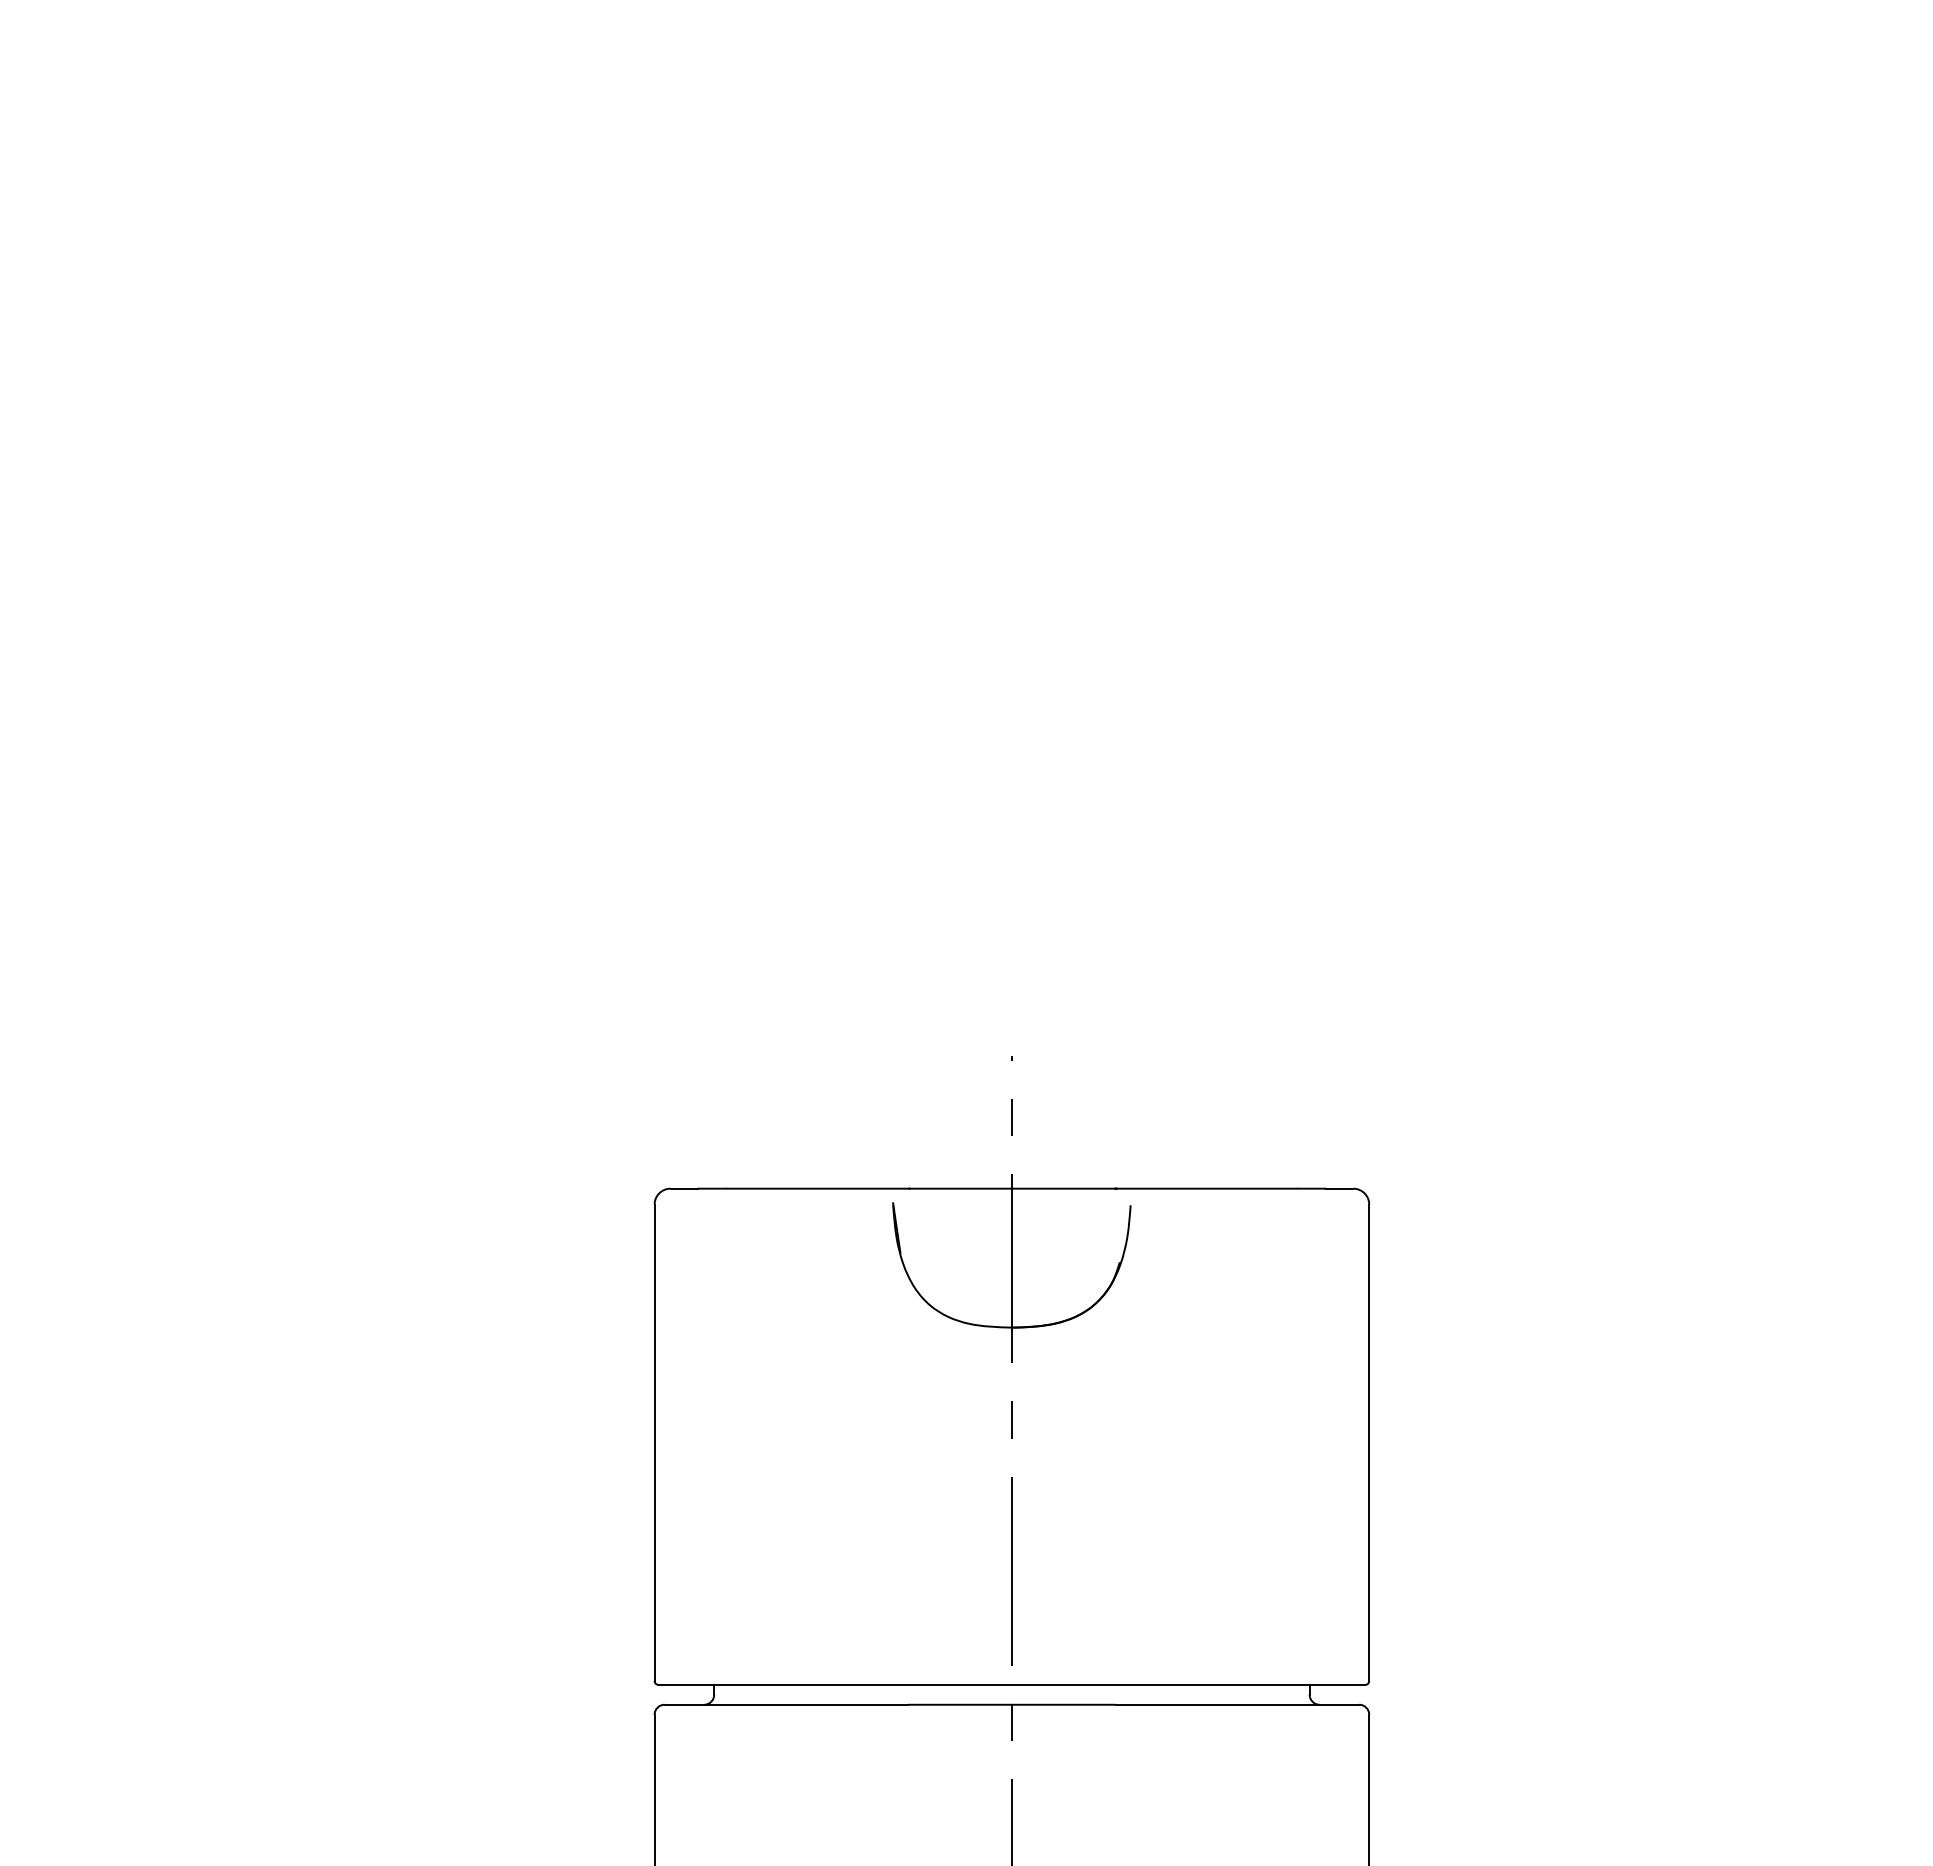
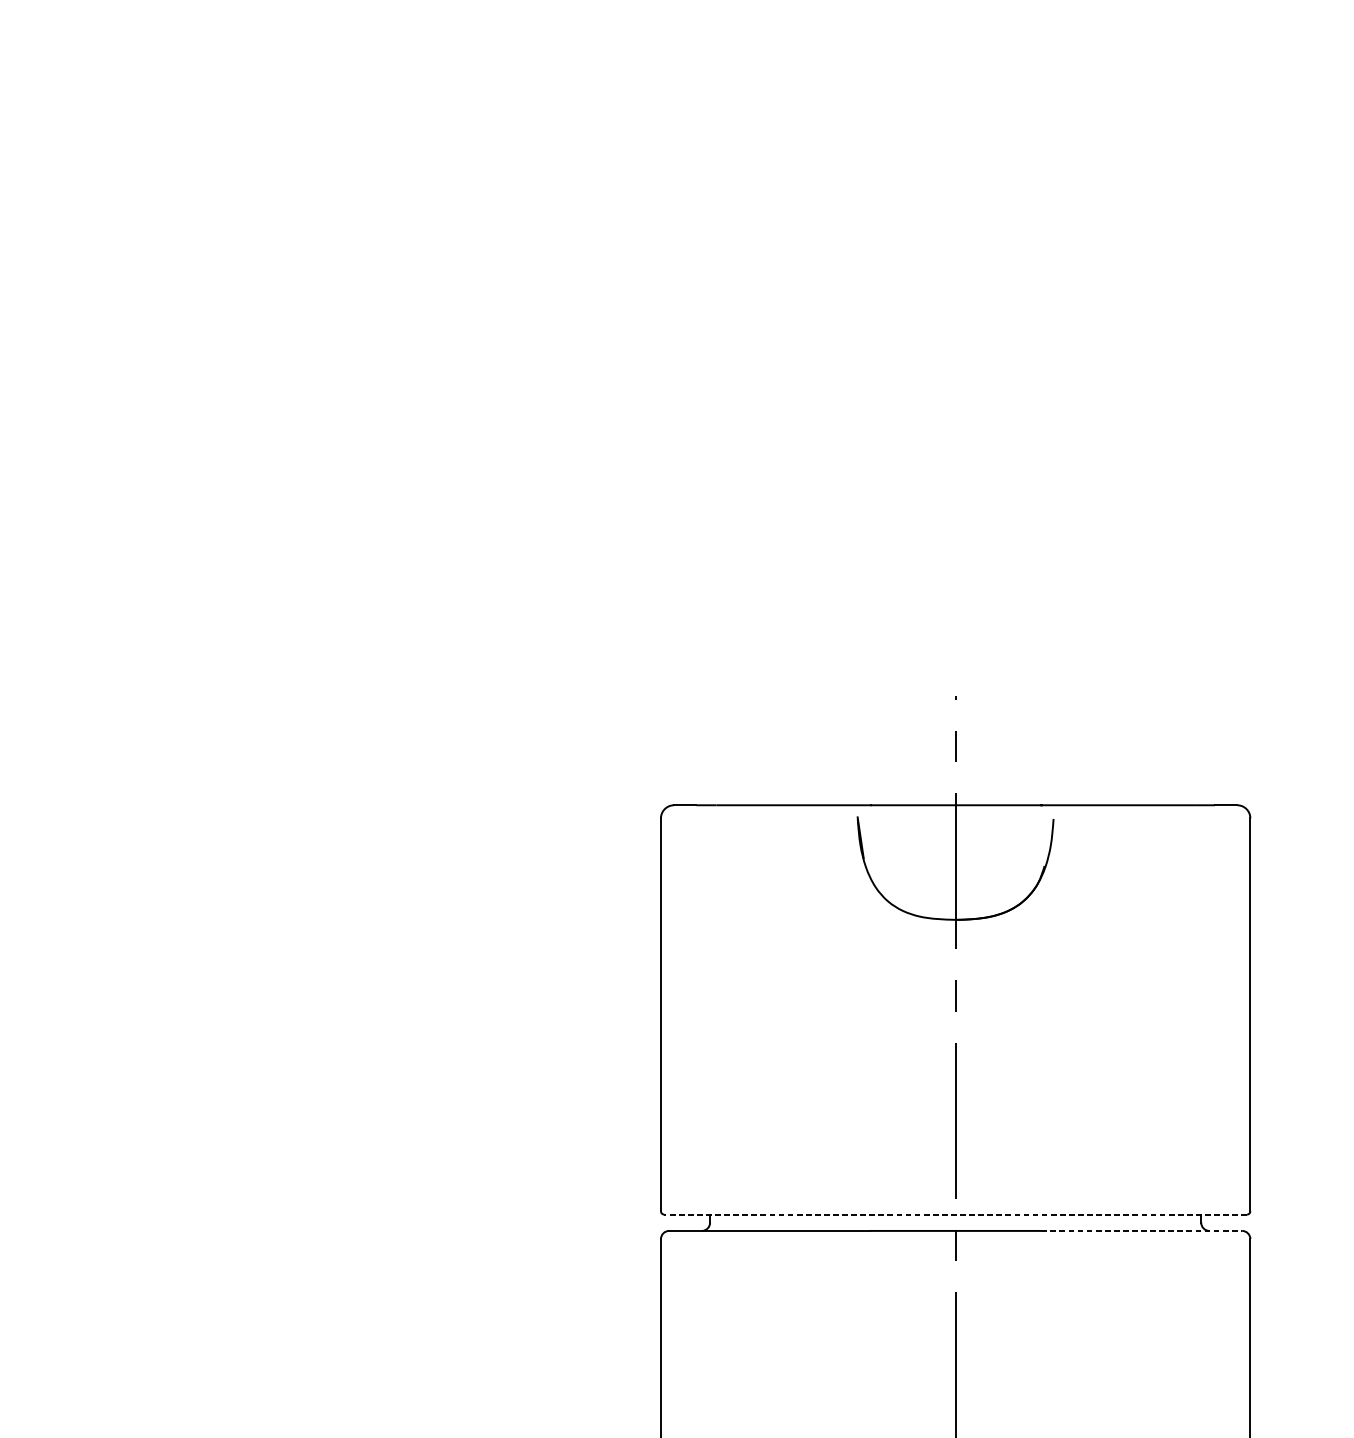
line: (1011, 1684) -> (955, 1214), solid -> dashed
line: (1237, 1704) -> (1141, 1230), solid -> dashed

